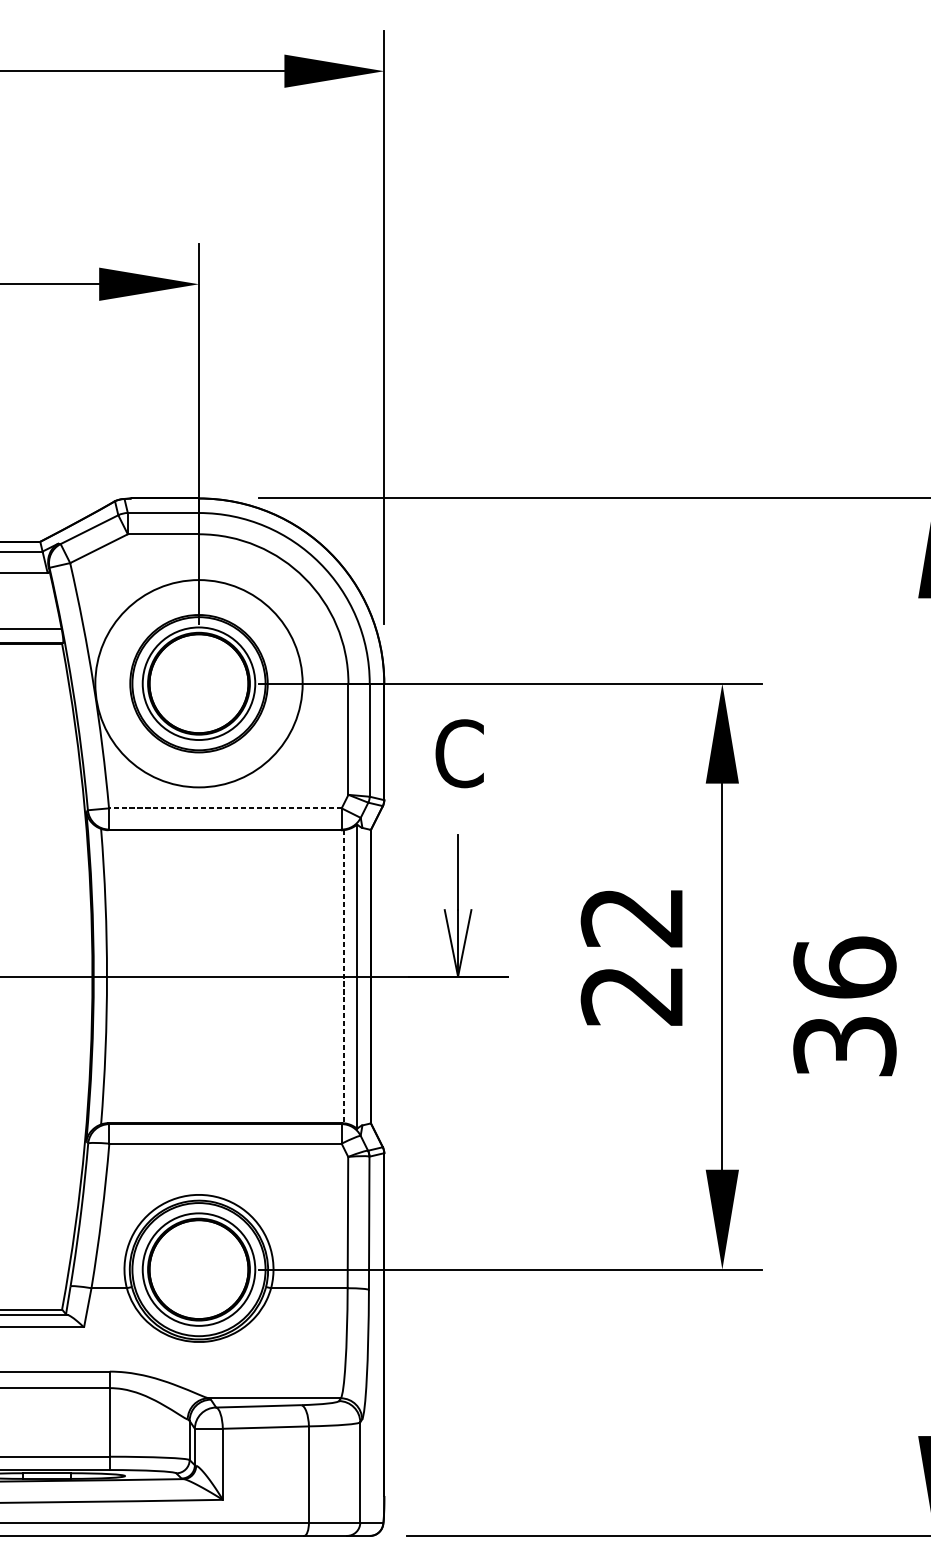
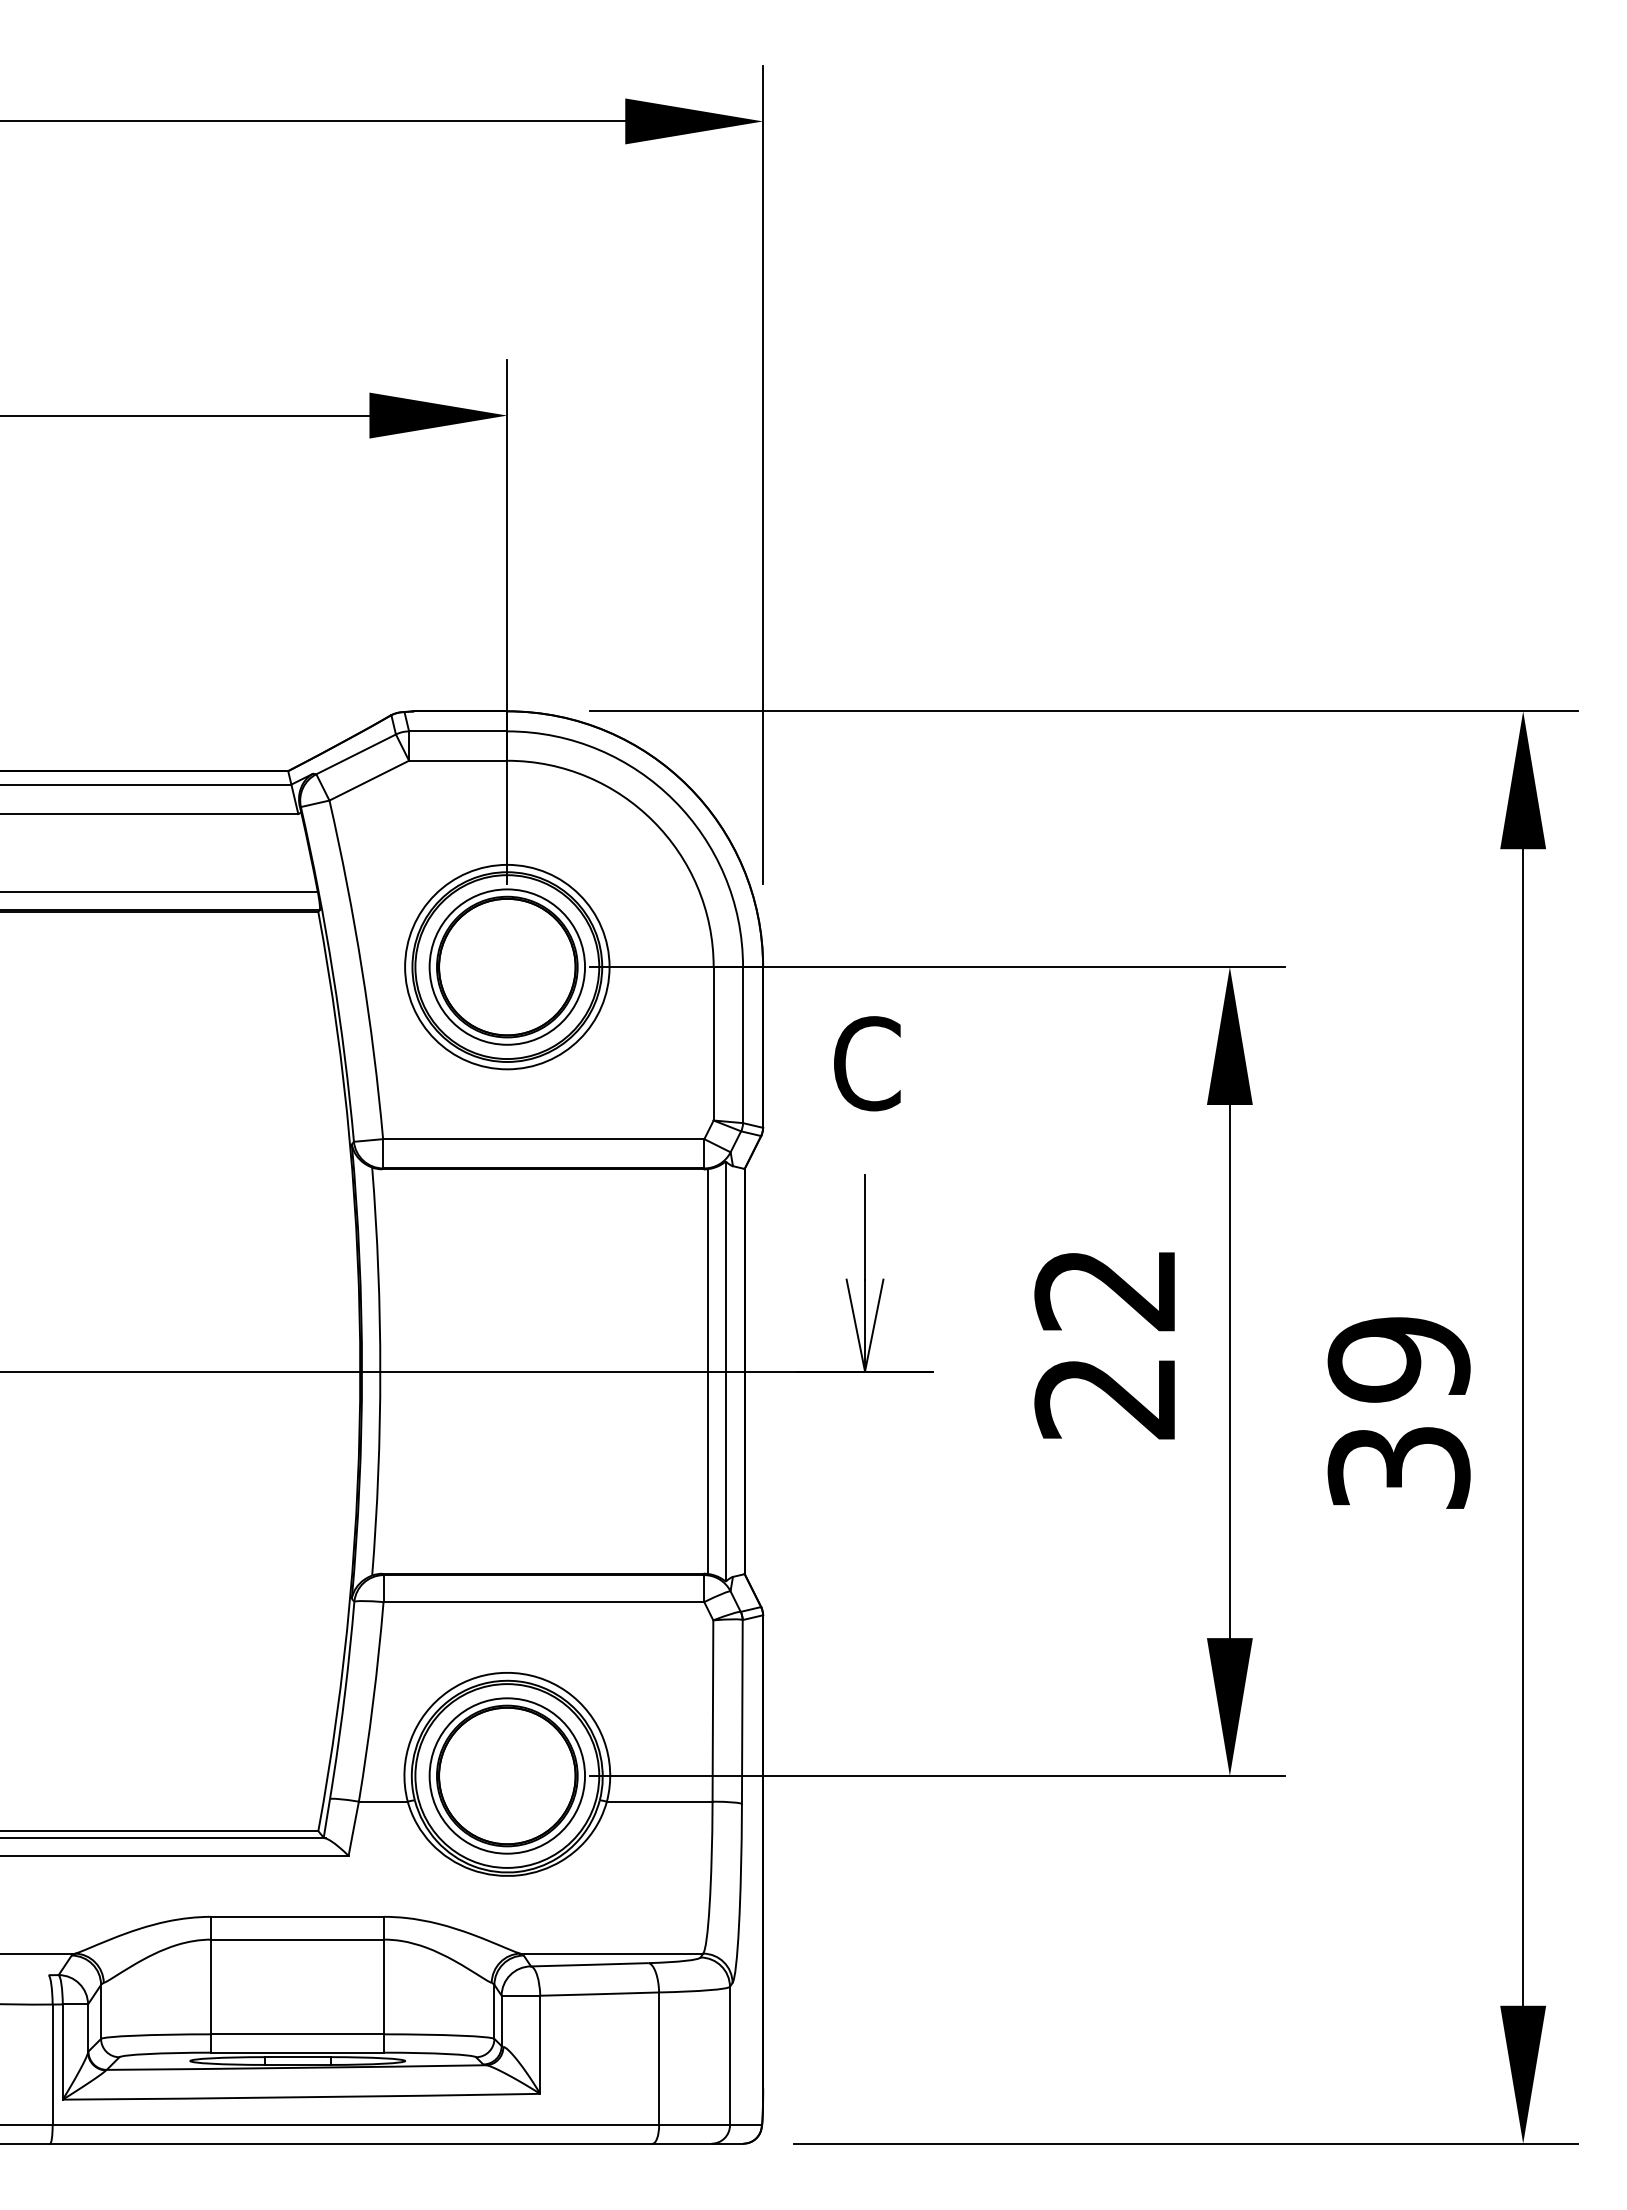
circle: (199, 683) -> (507, 966), size x0.71
line: (225, 808) -> (543, 1139), dashed -> solid
text: (844, 967) -> (1398, 1359), 36 -> 39
line: (343, 977) -> (707, 1372), dashed -> solid

